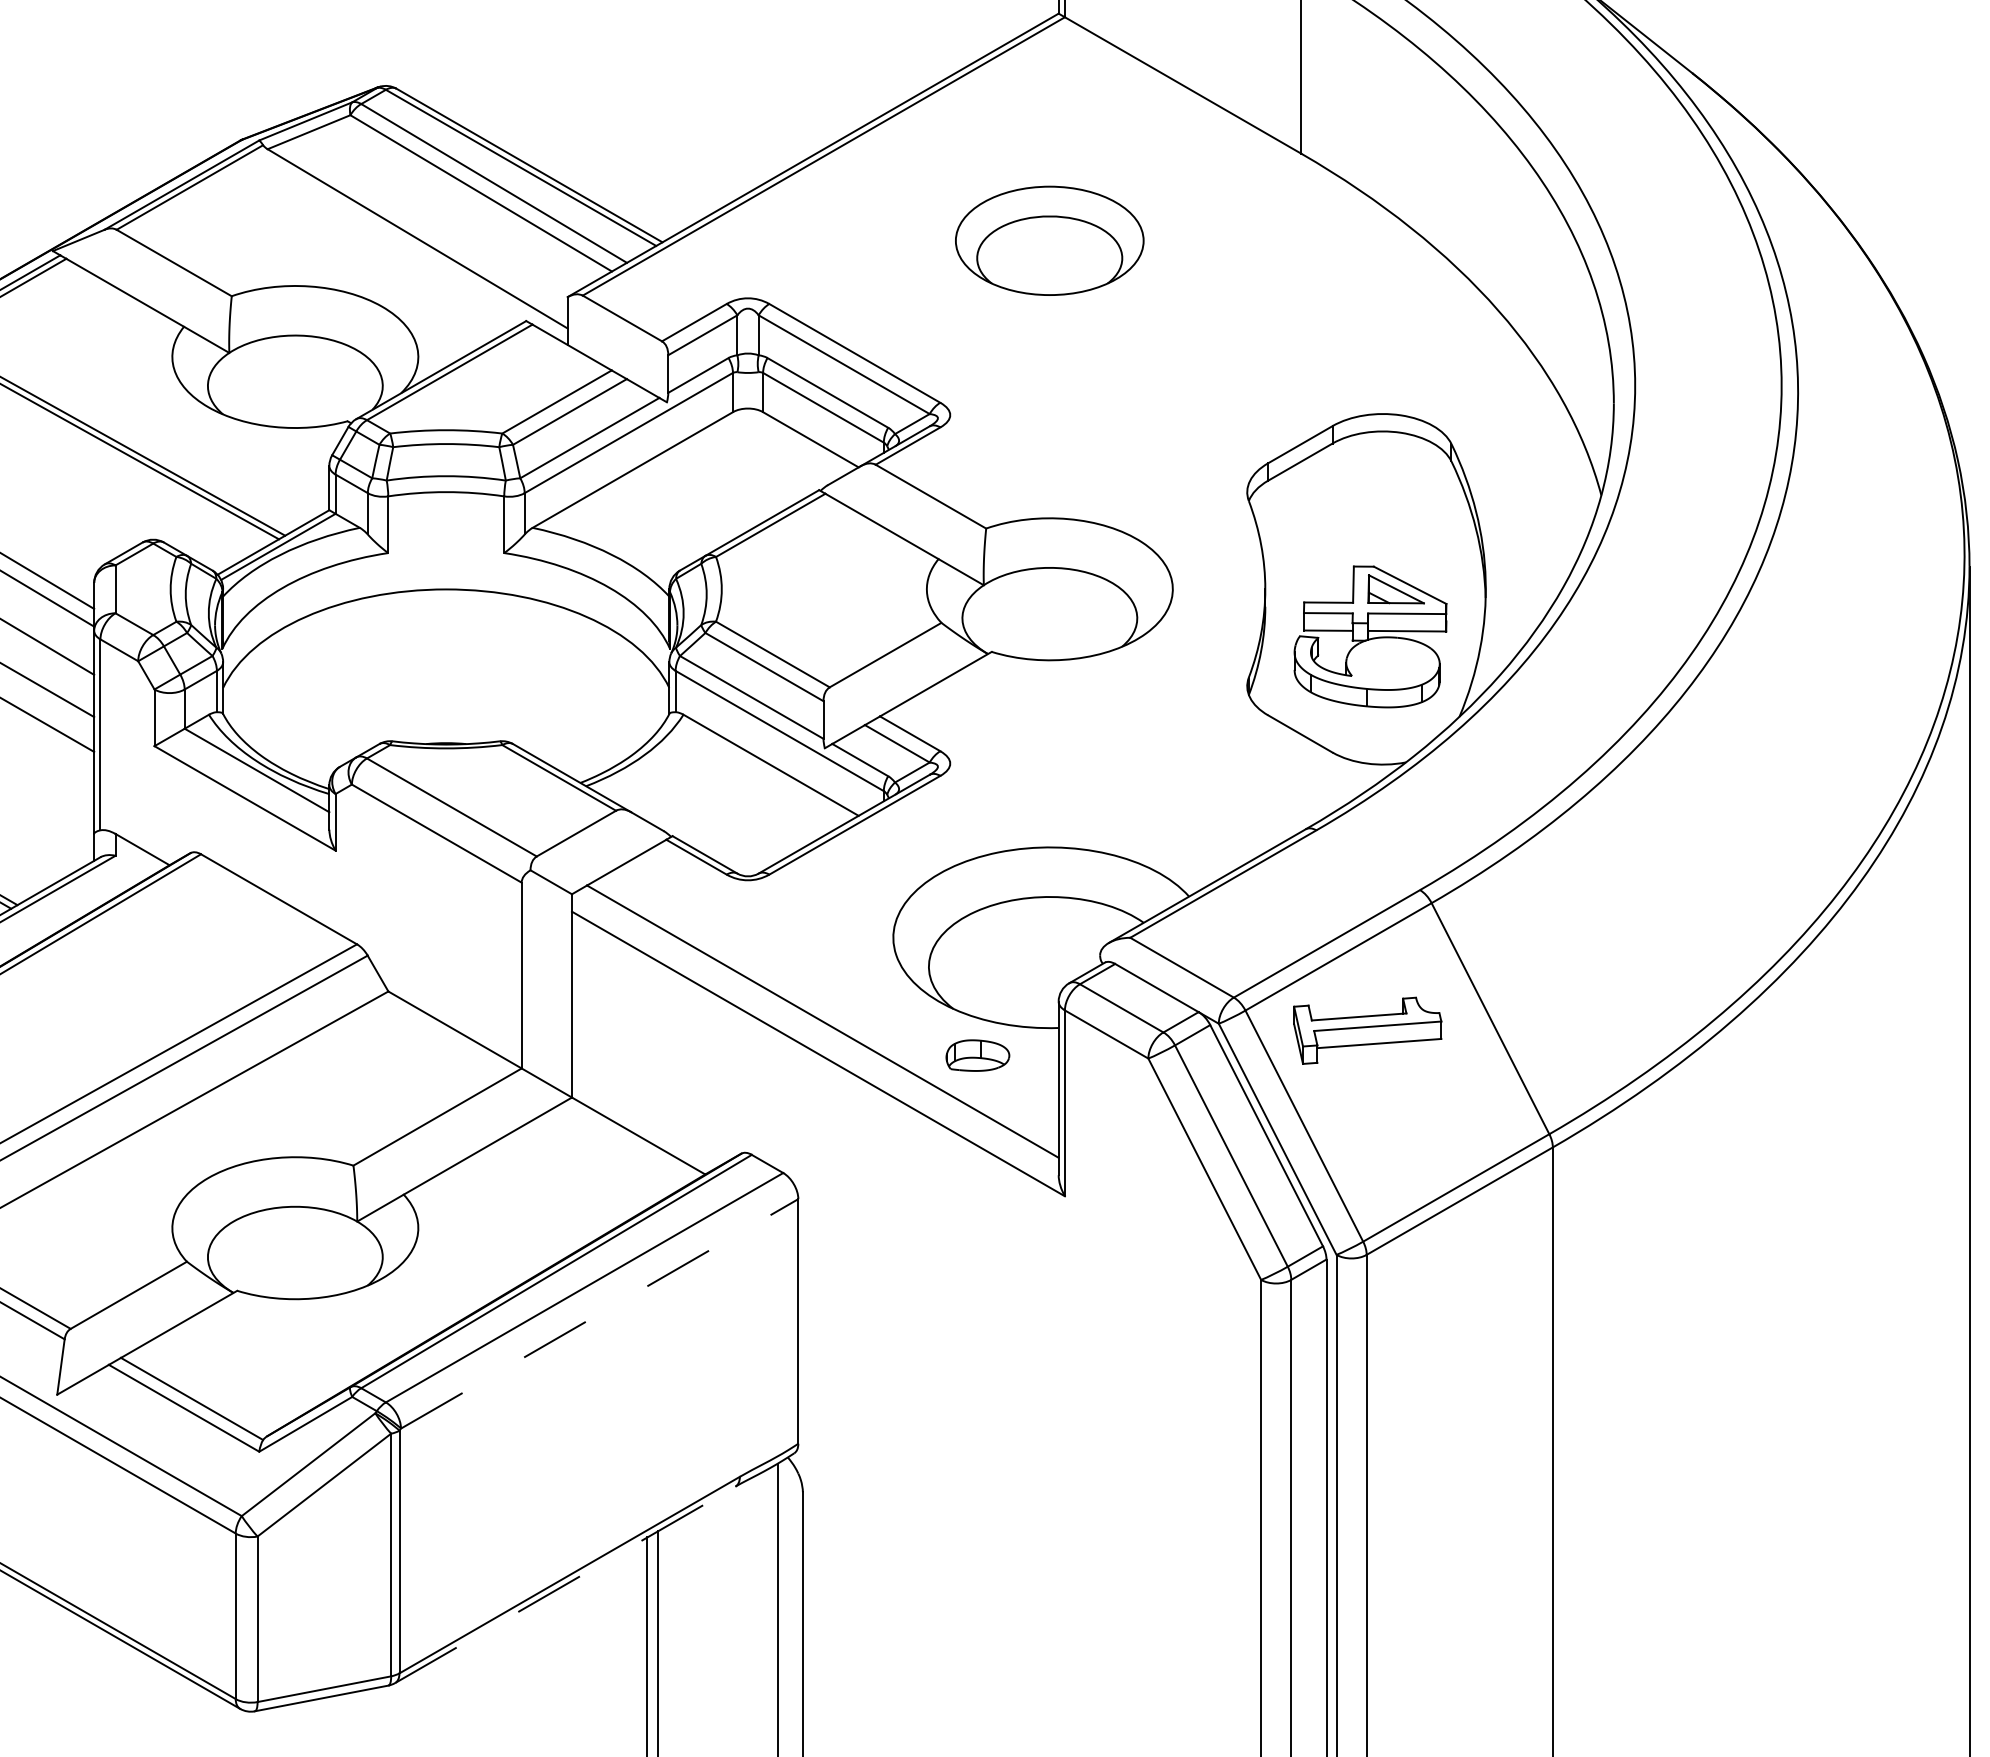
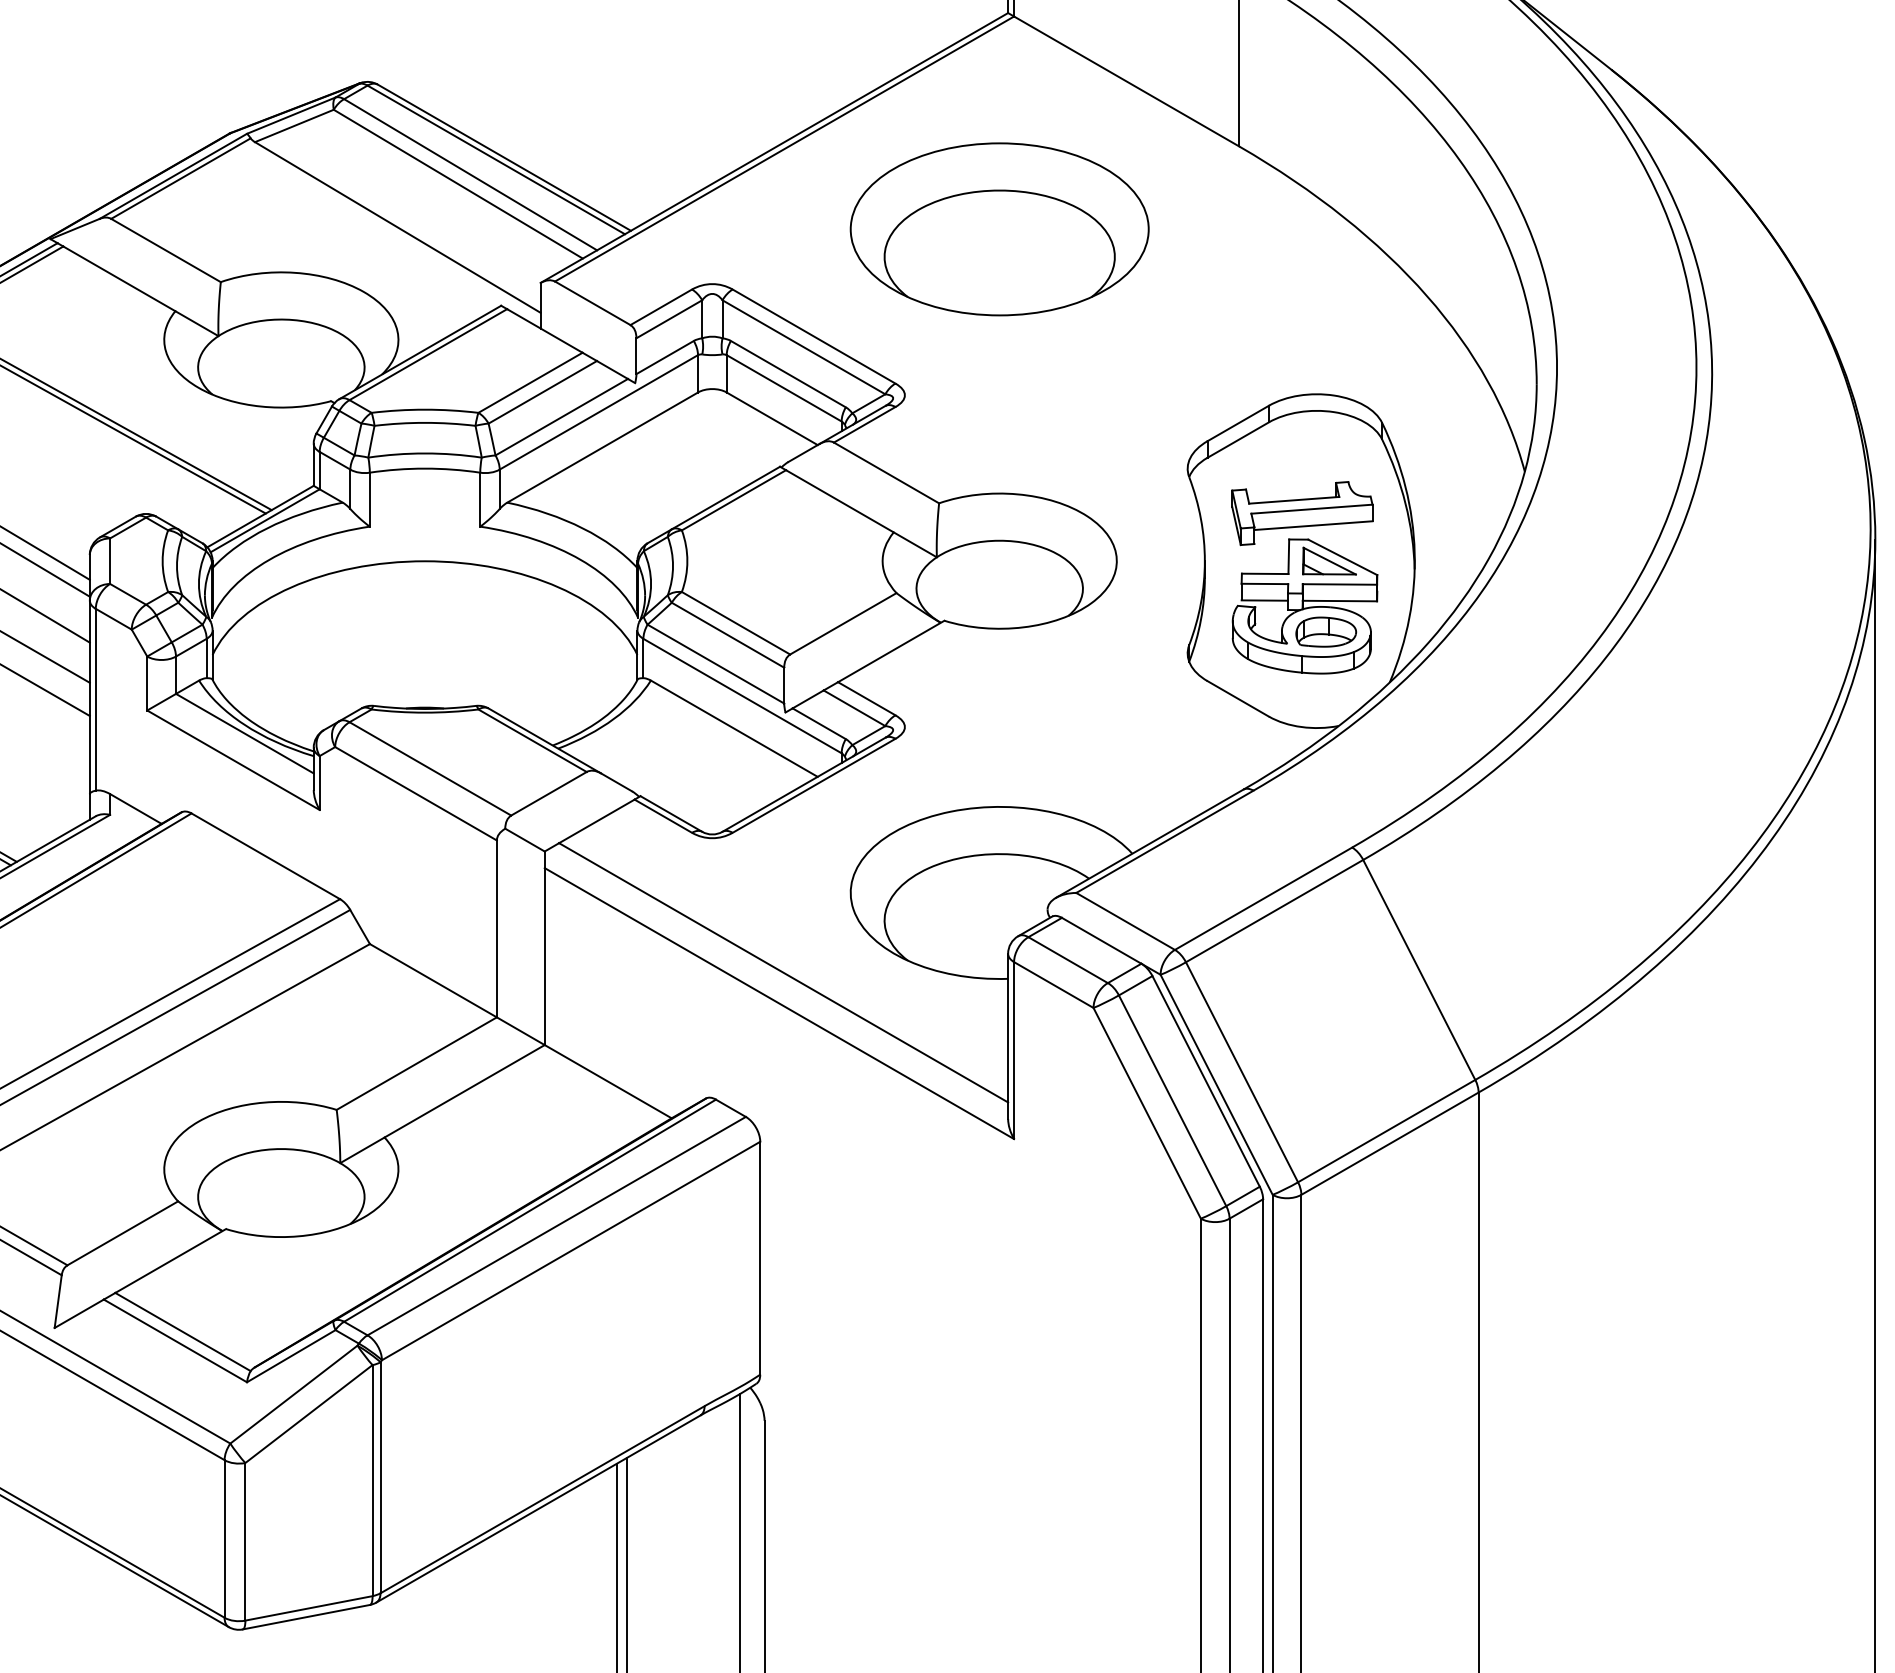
part: (1049, 240) -> (999, 229), size x1.67
part: (1367, 1030) -> (1302, 513), moved
part: (978, 1054) -> (1326, 631), moved
line: (600, 1313) -> (571, 1250), dashed -> solid
line: (565, 1584) -> (538, 1508), dashed -> solid

